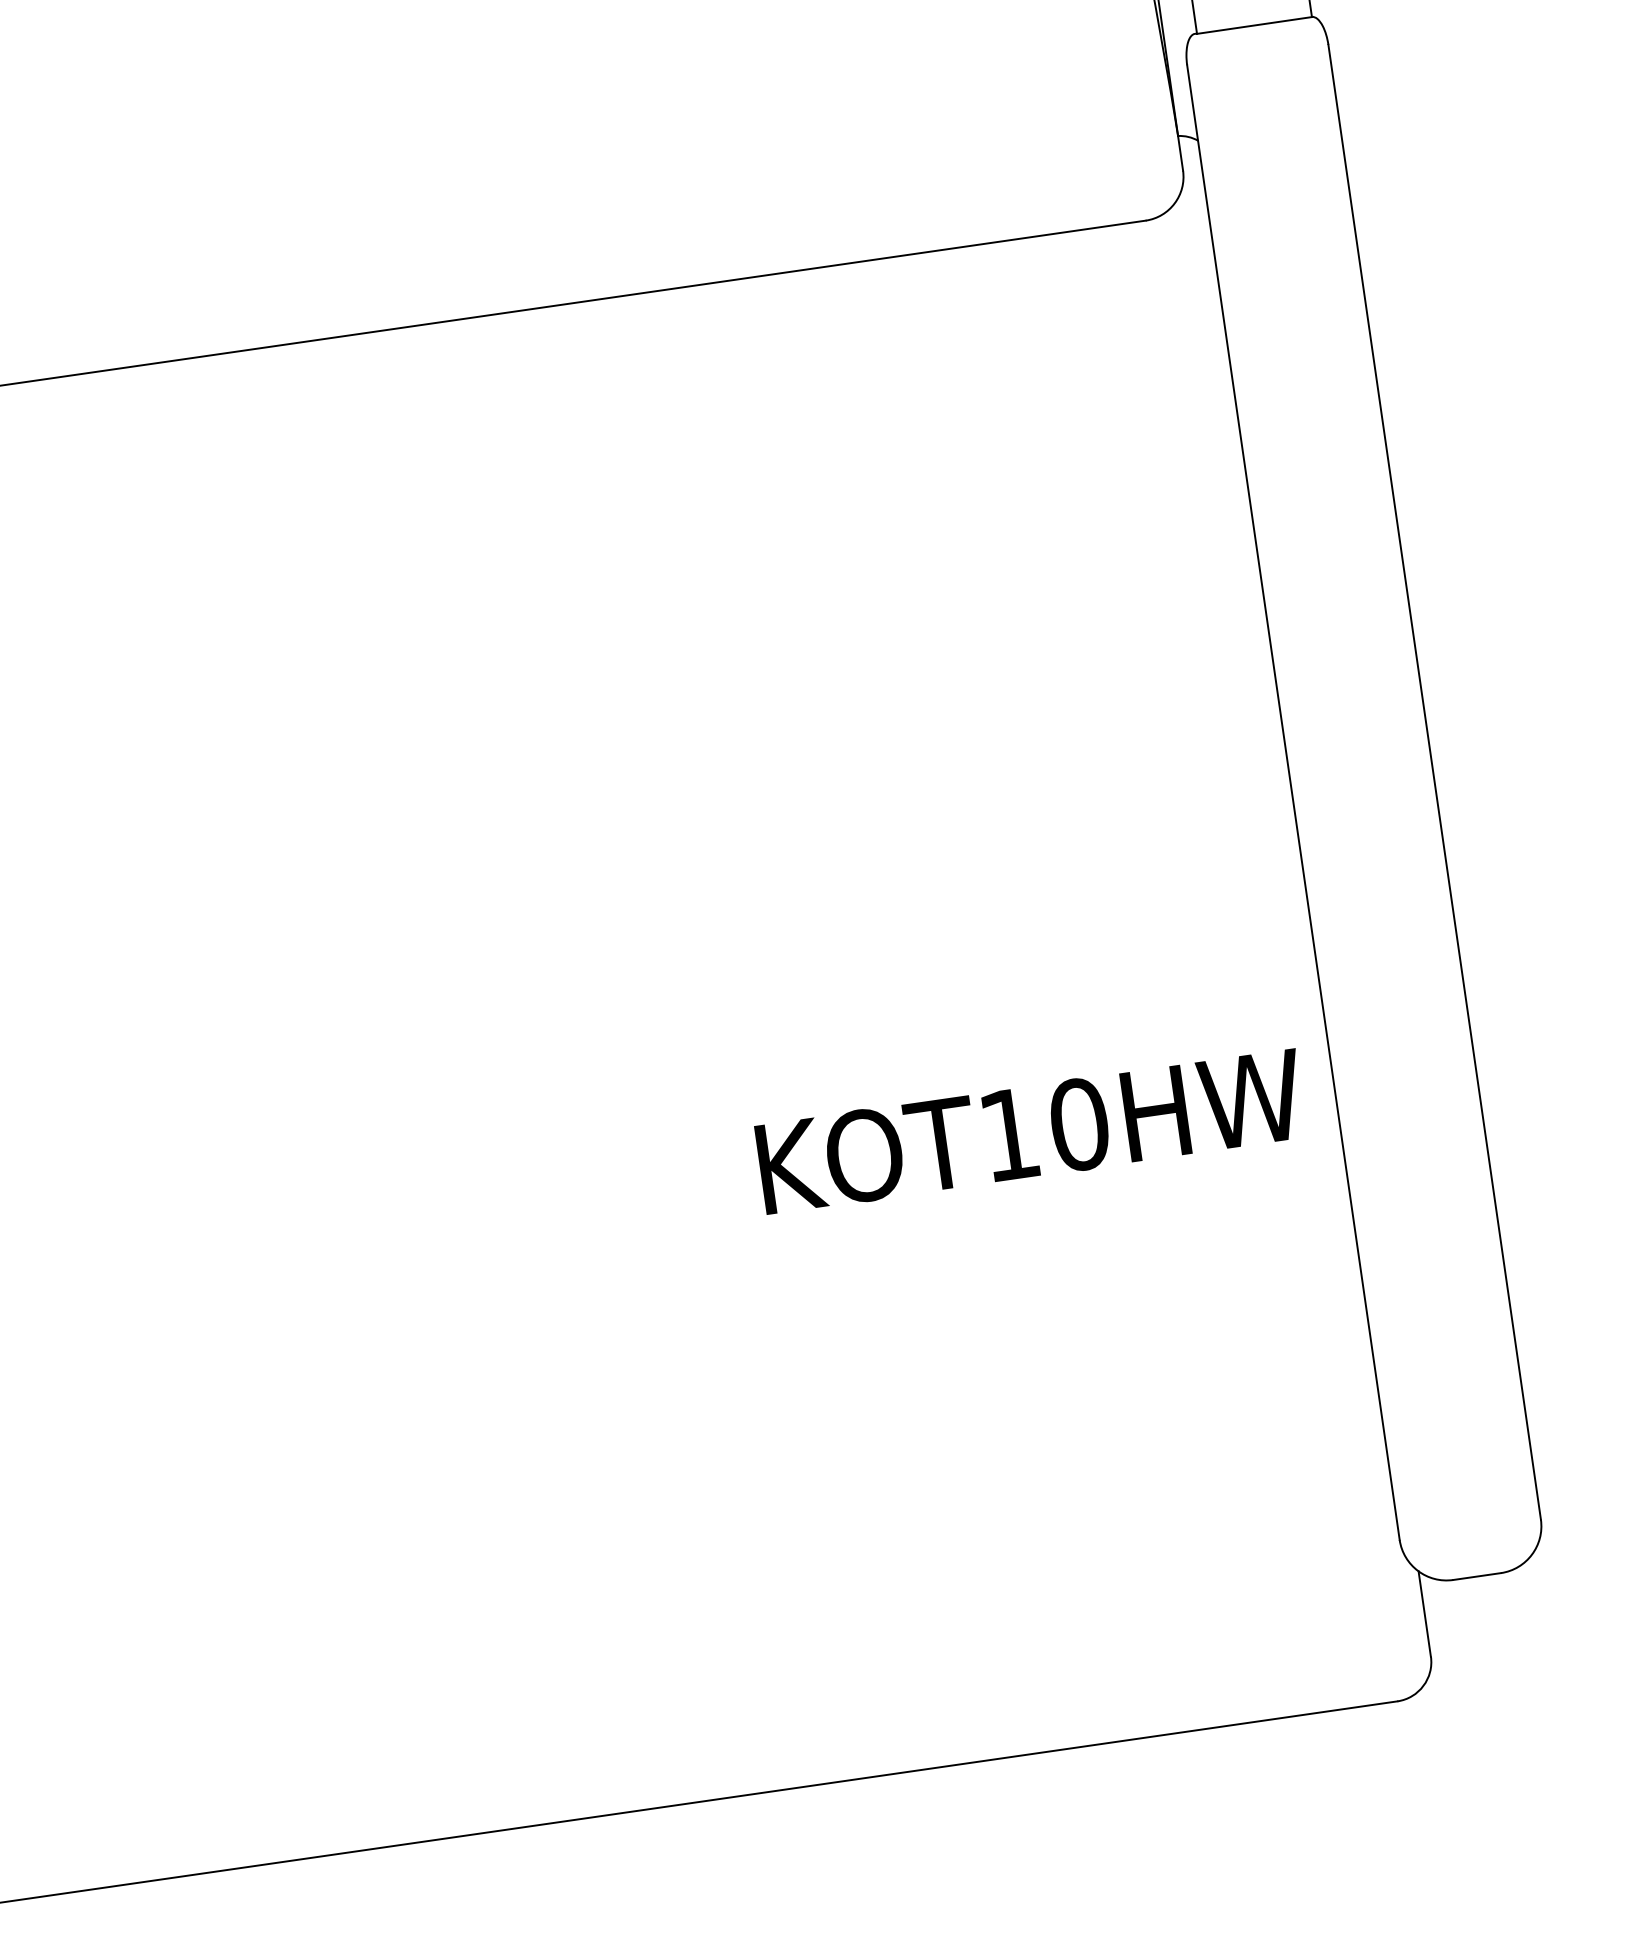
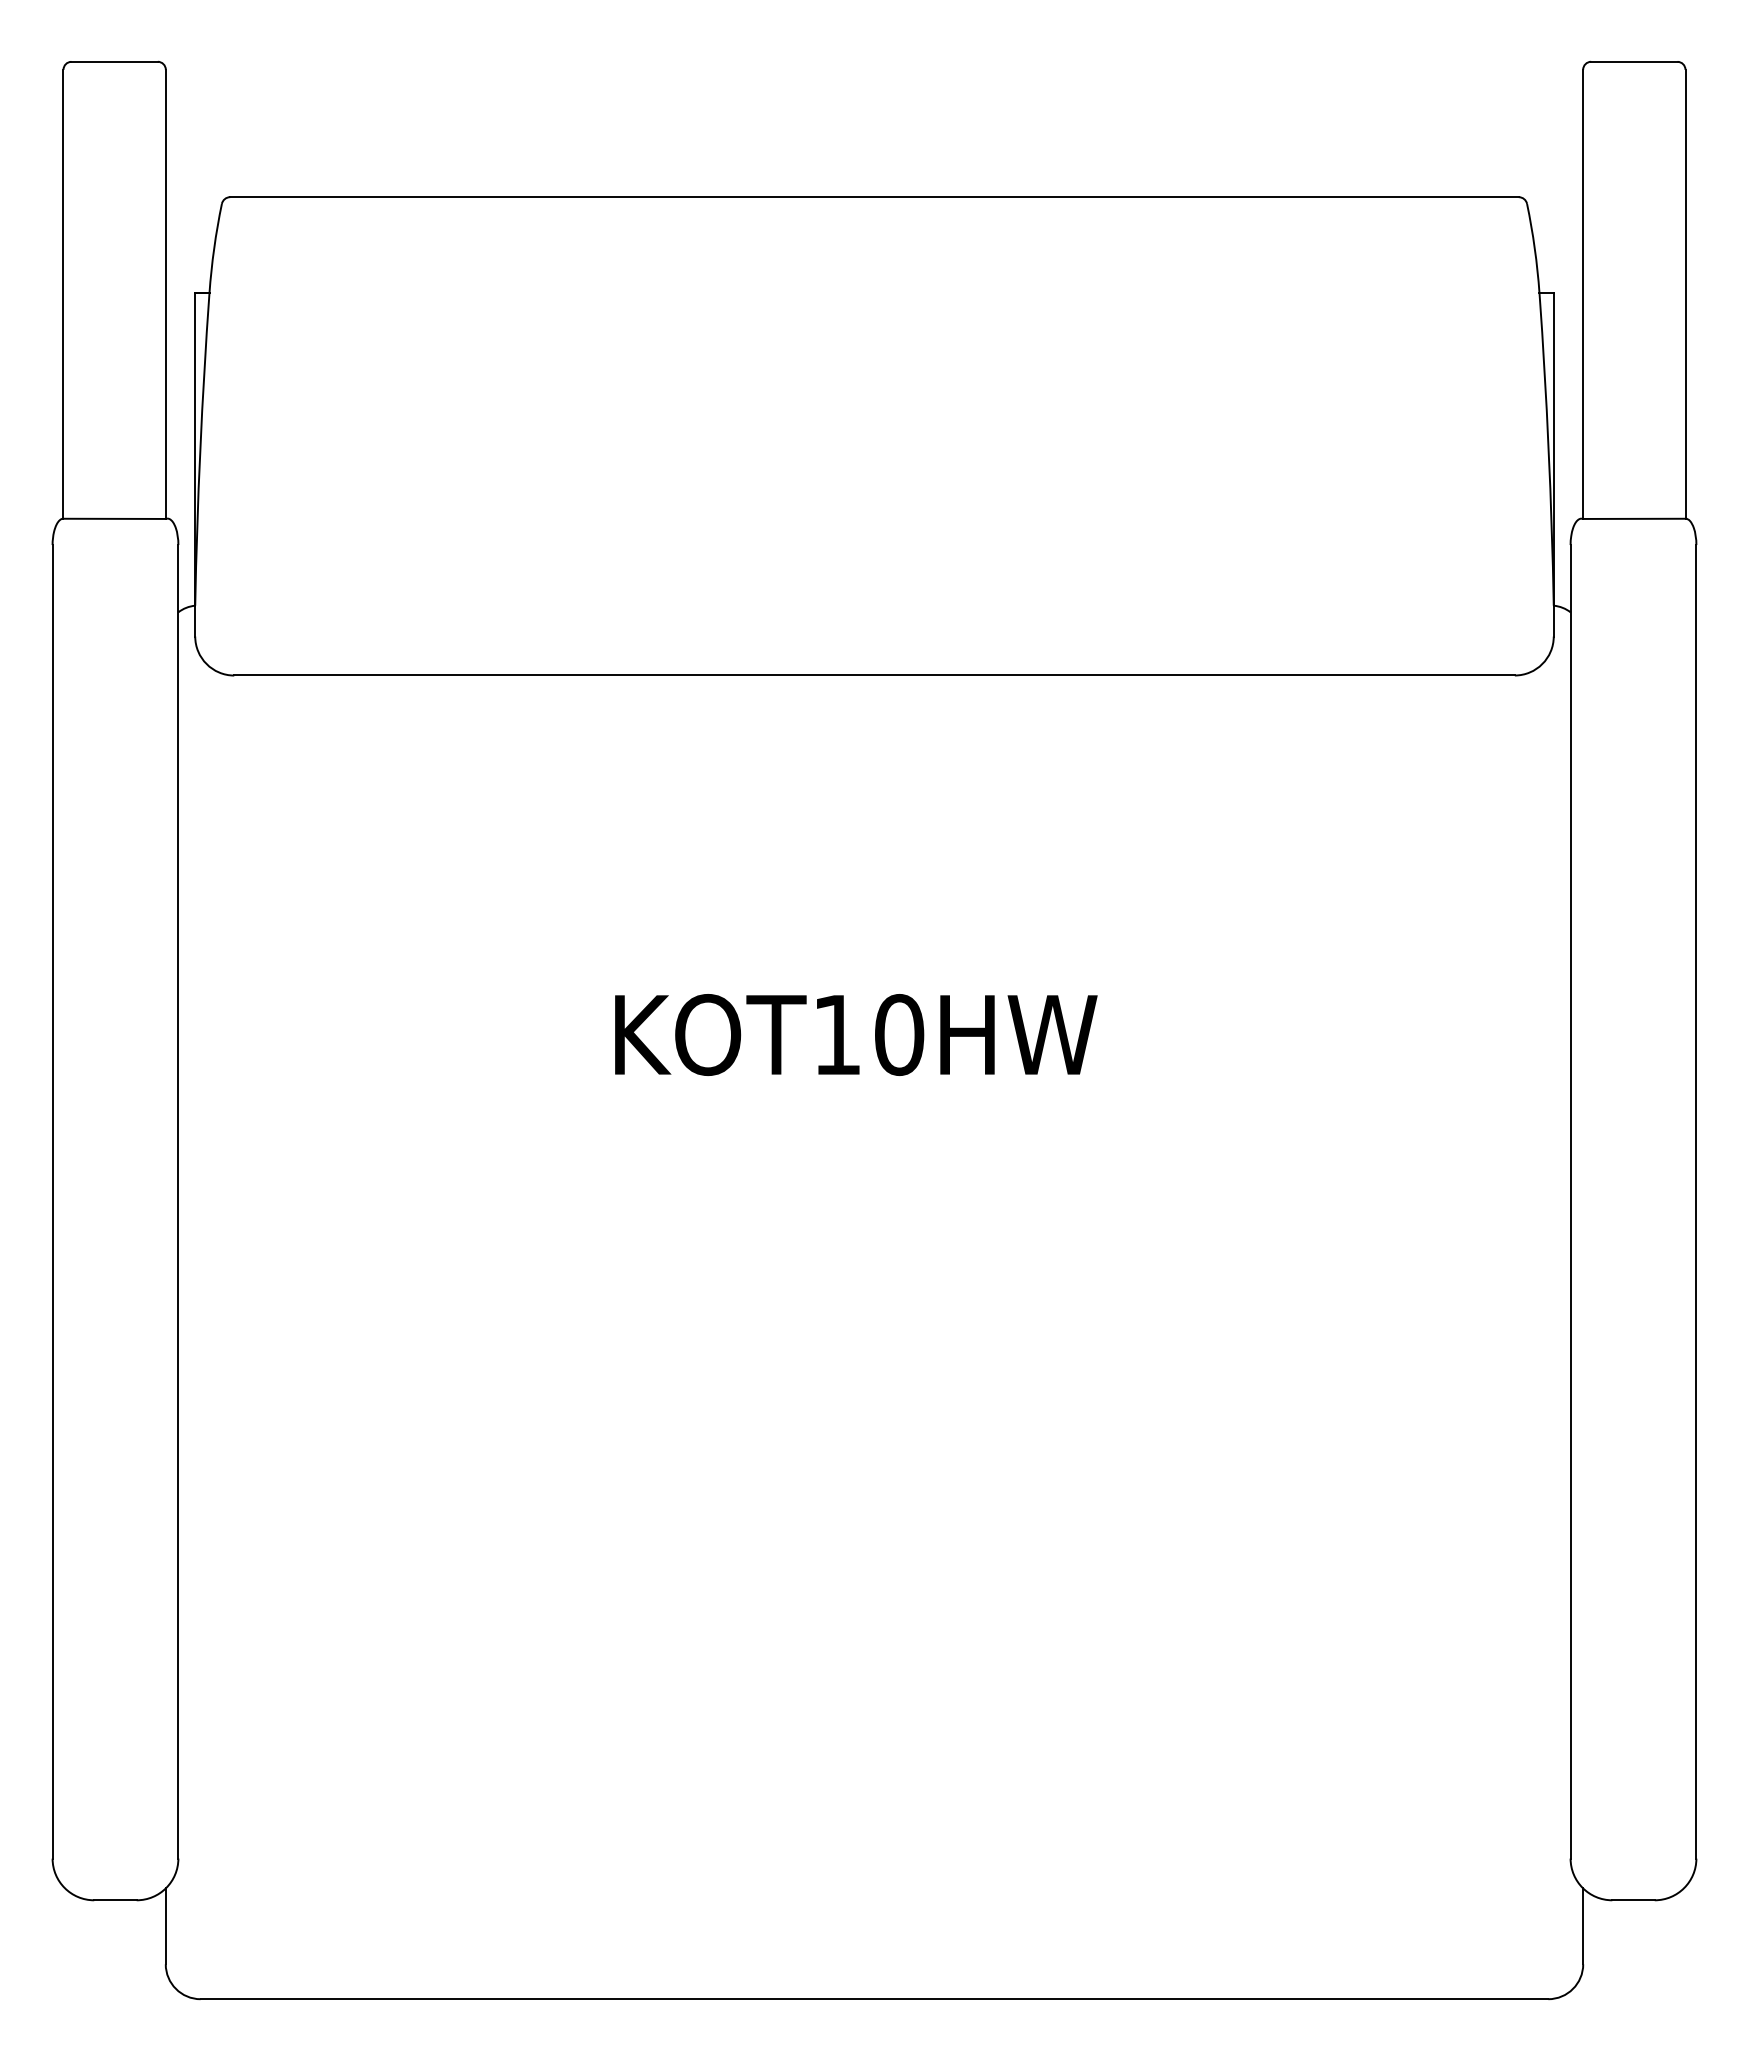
text: (1031, 1131) -> (856, 1034), moved

